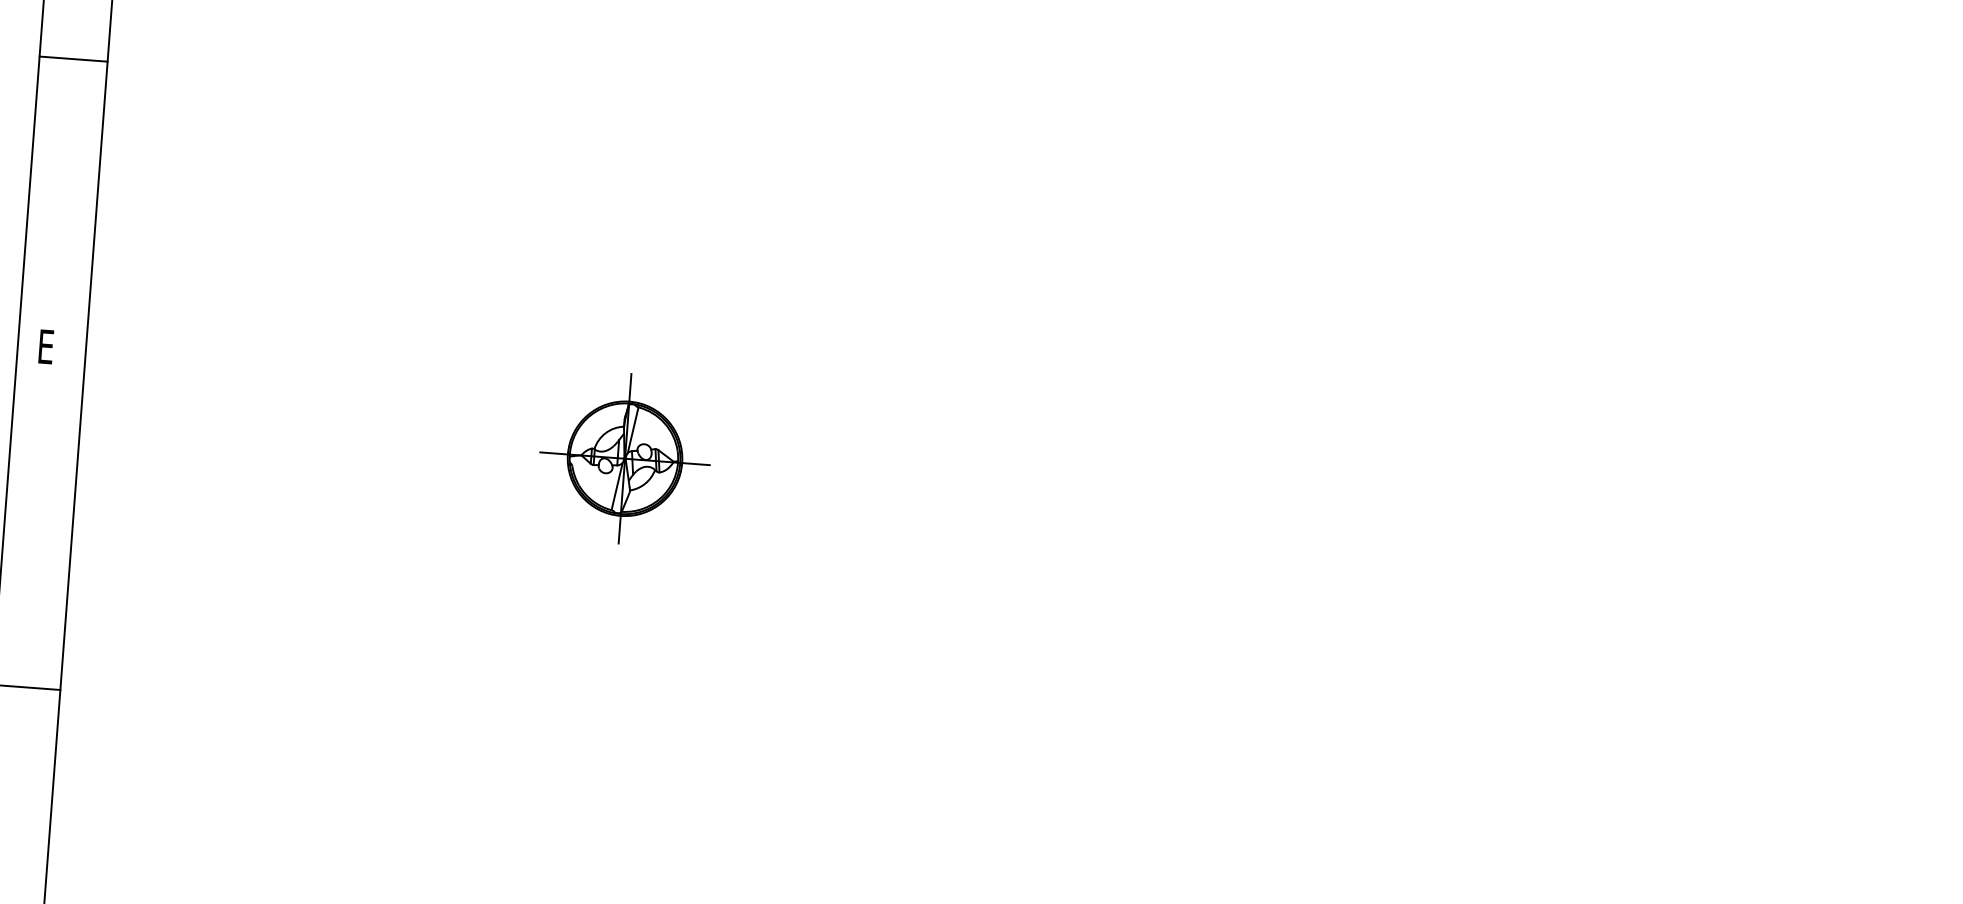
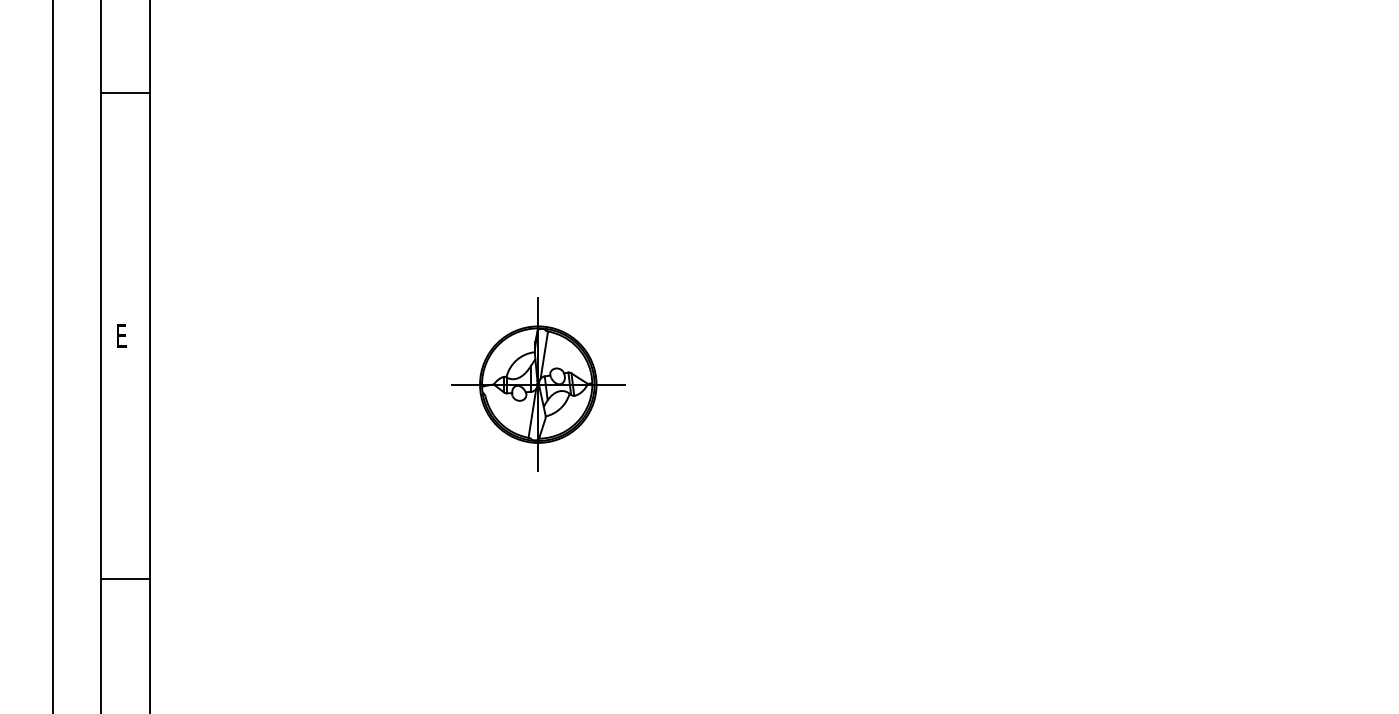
line: (73, 59) -> (125, 93), moved
part: (625, 458) -> (538, 384), size x1.43

